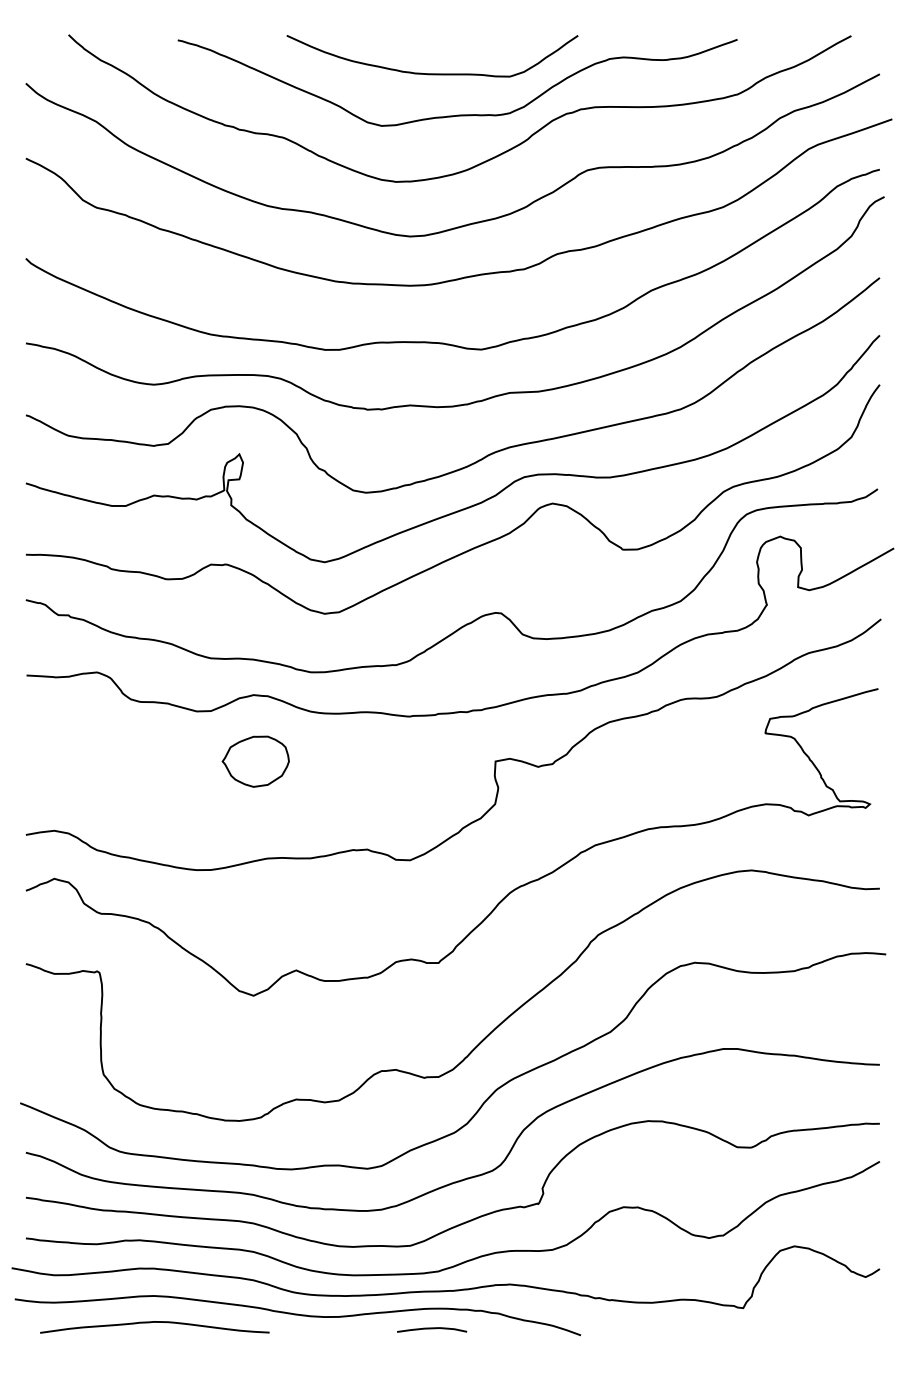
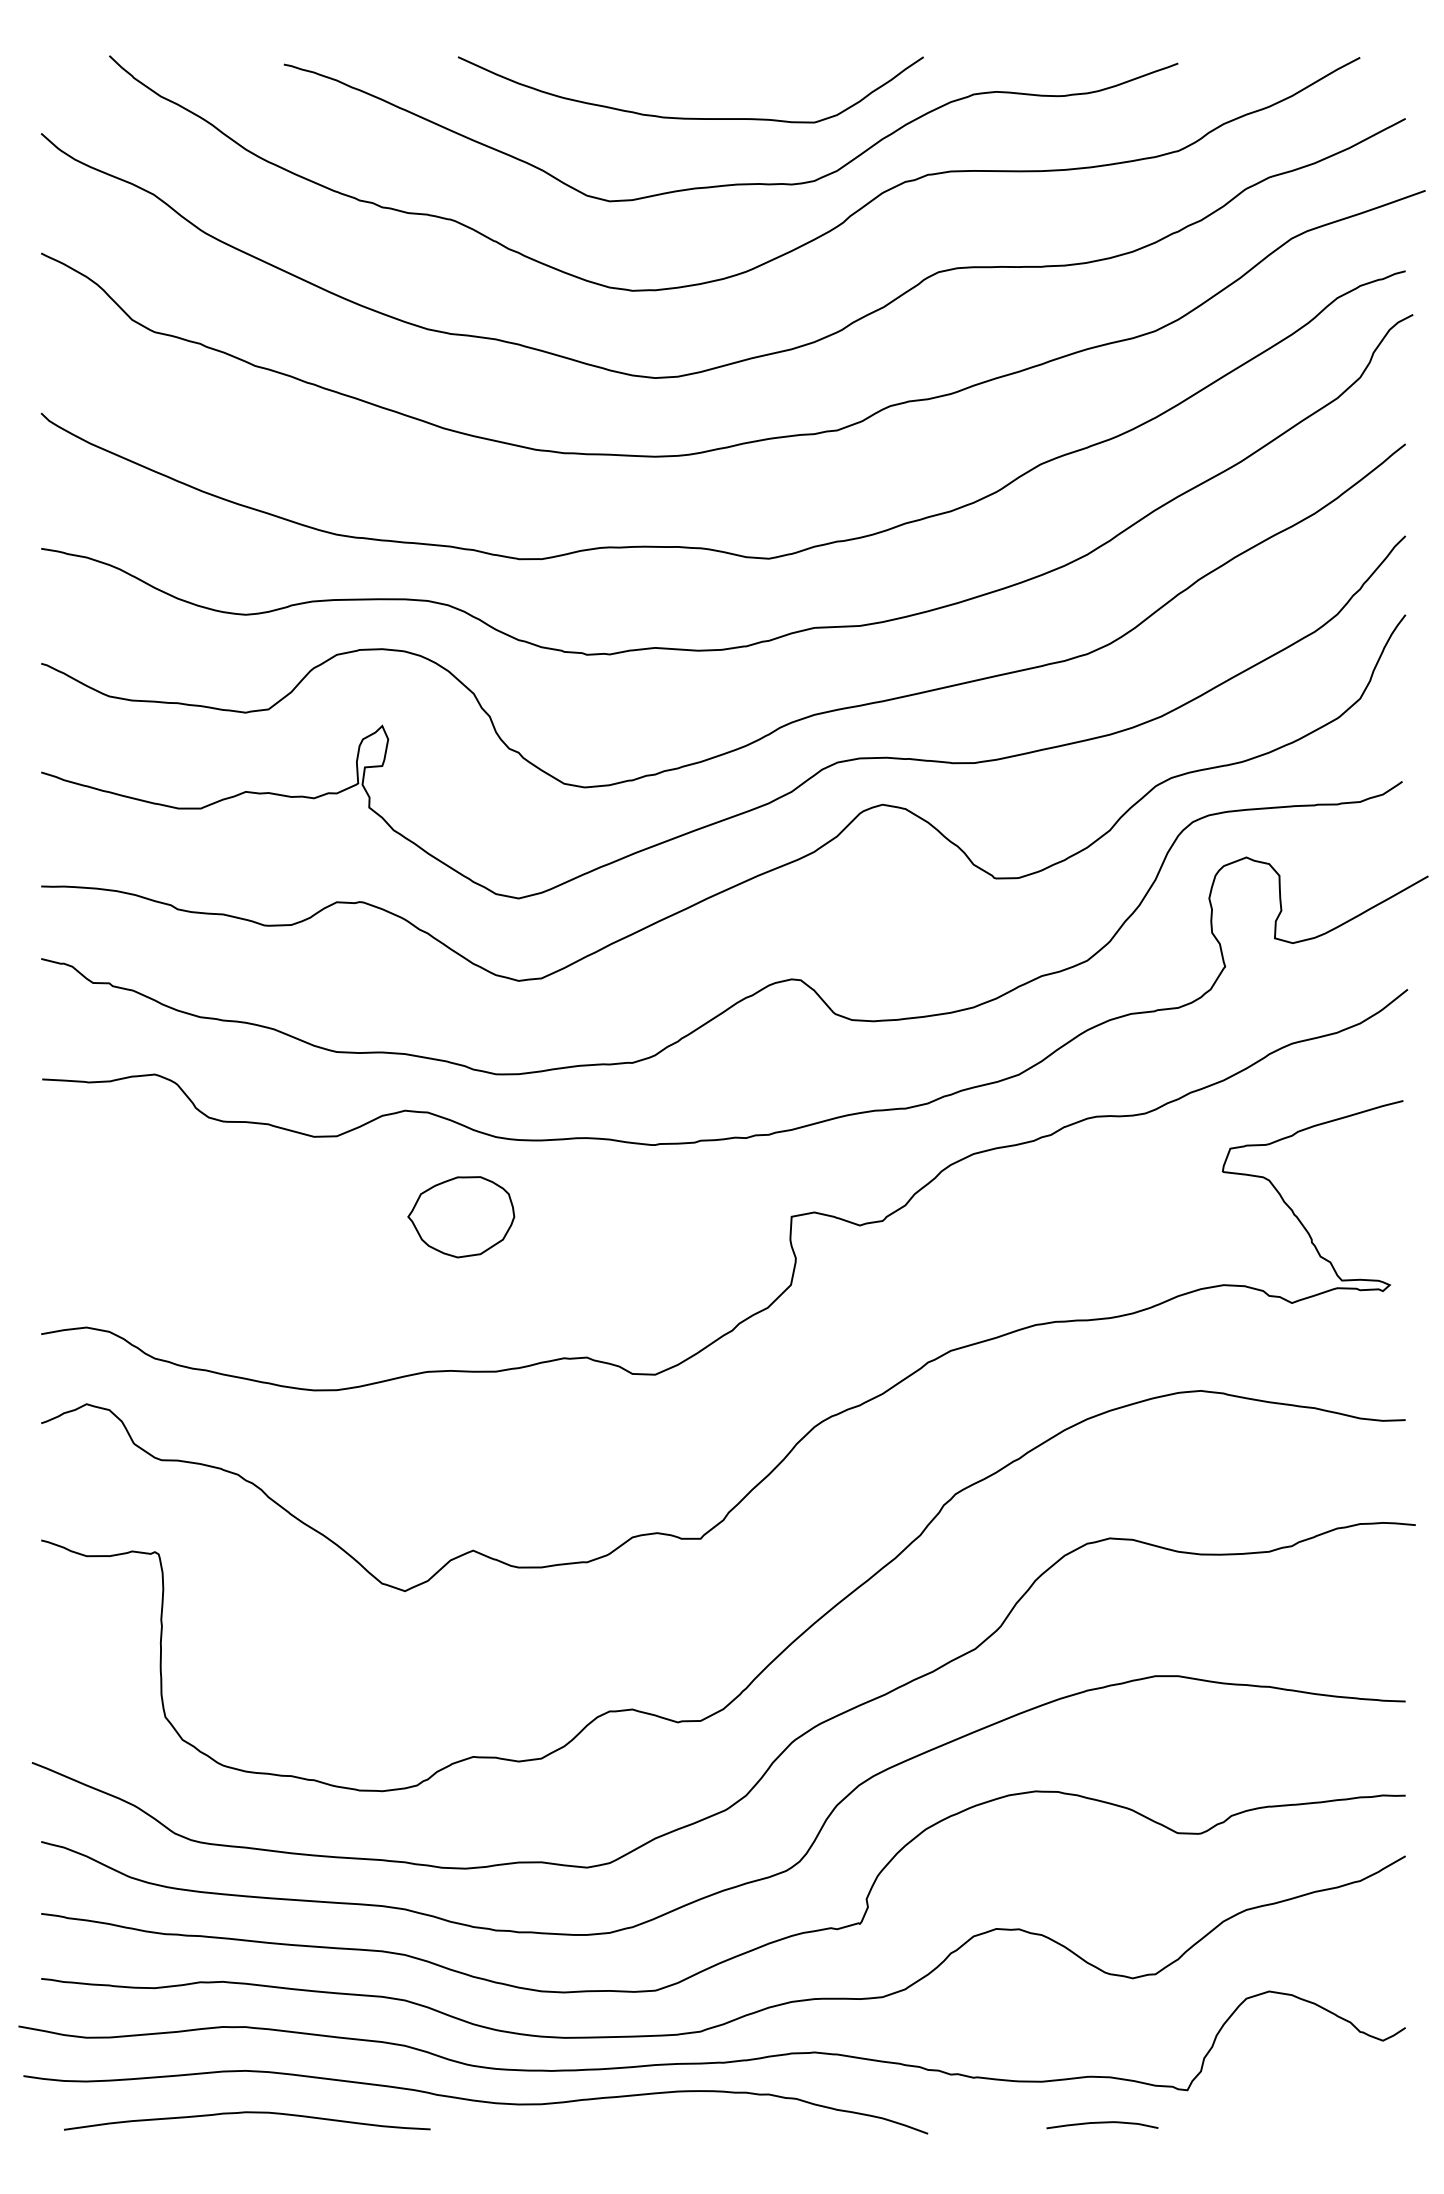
part: (255, 761) -> (460, 1216), moved
curve: (432, 1329) -> (1103, 2124), moved

